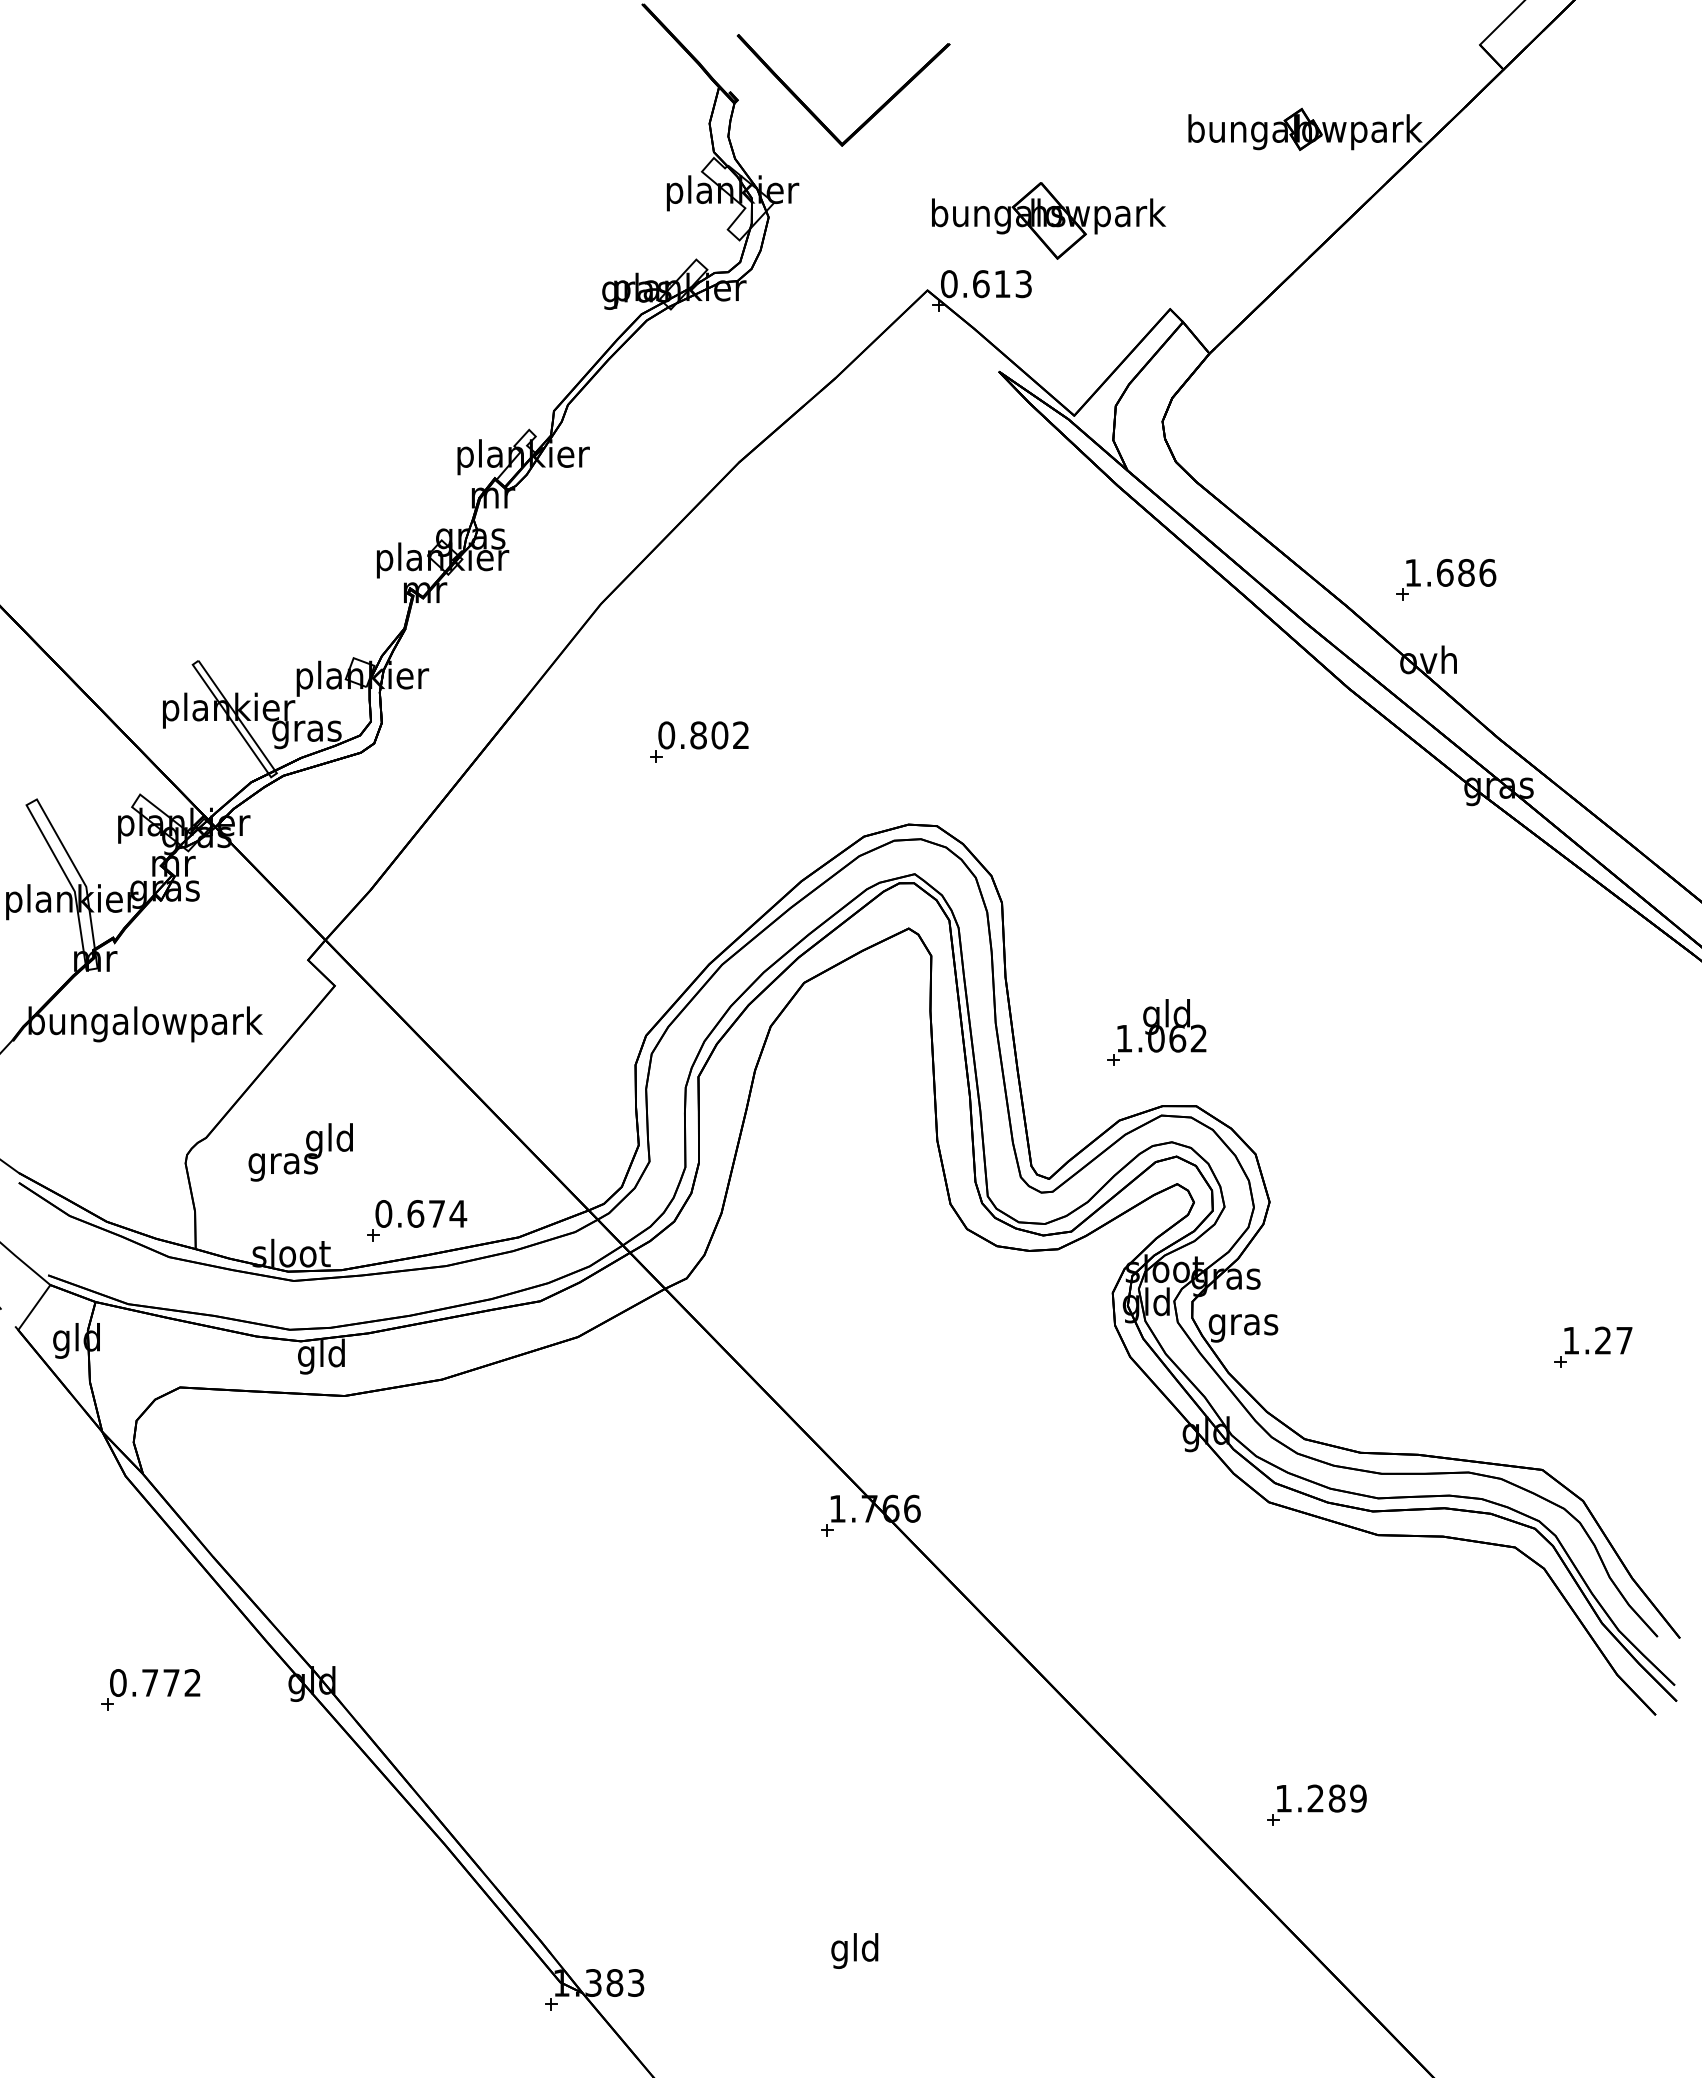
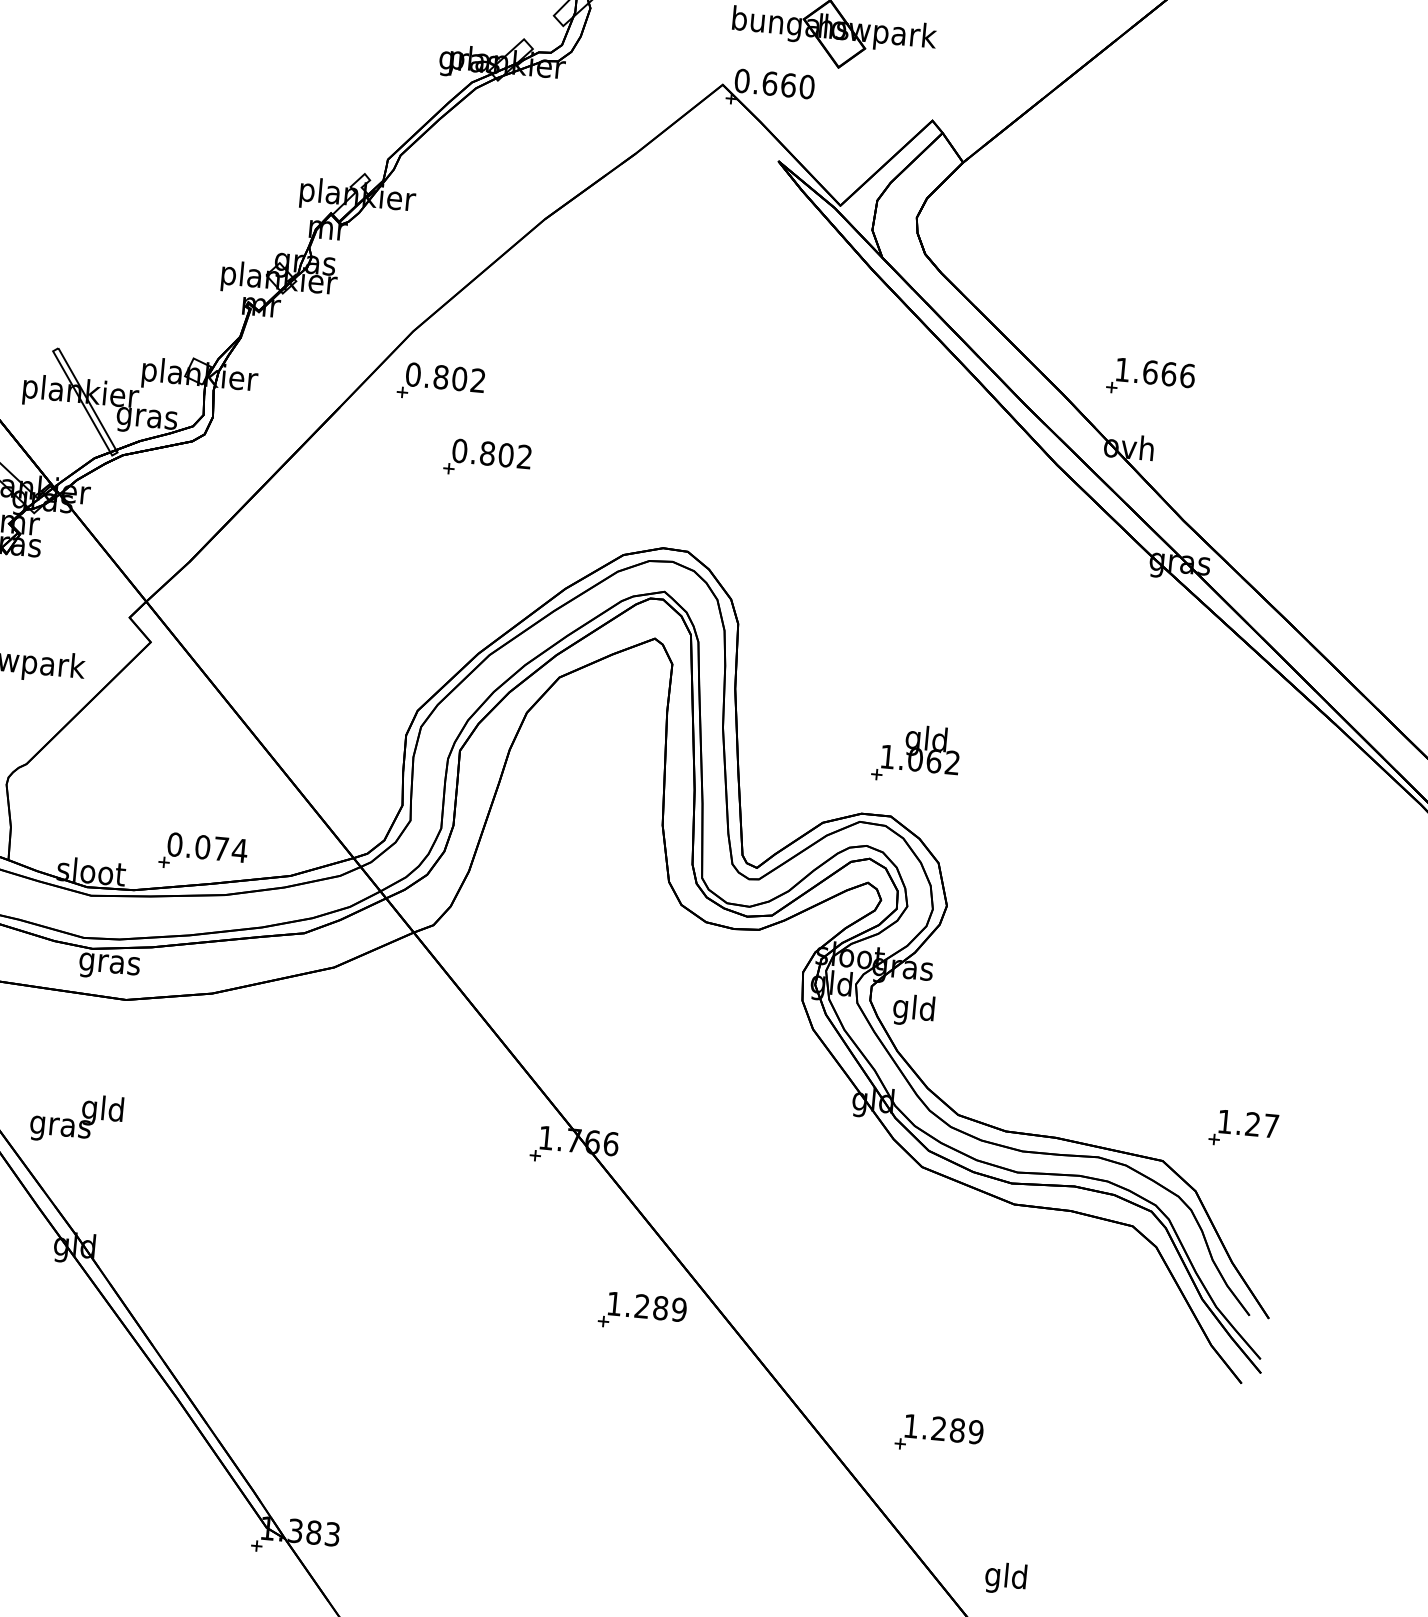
text: (1013, 284) -> (798, 86), 0.613 -> 0.660
text: (1466, 572) -> (1169, 373), 1.686 -> 1.666
part: (638, 659) -> (441, 382), added
part: (1156, 1032) -> (916, 754), moved
text: (300, 1152) -> (76, 1118), moved
text: (415, 1213) -> (202, 846), 0.674 -> 0.074
text: (1243, 1324) -> (914, 1010), gras -> gld
part: (1593, 1346) -> (1243, 1128), moved
text: (321, 1356) -> (109, 963), gld -> gras
part: (965, 1696) -> (642, 1311), added
text: (854, 1950) -> (1005, 1577), moved

